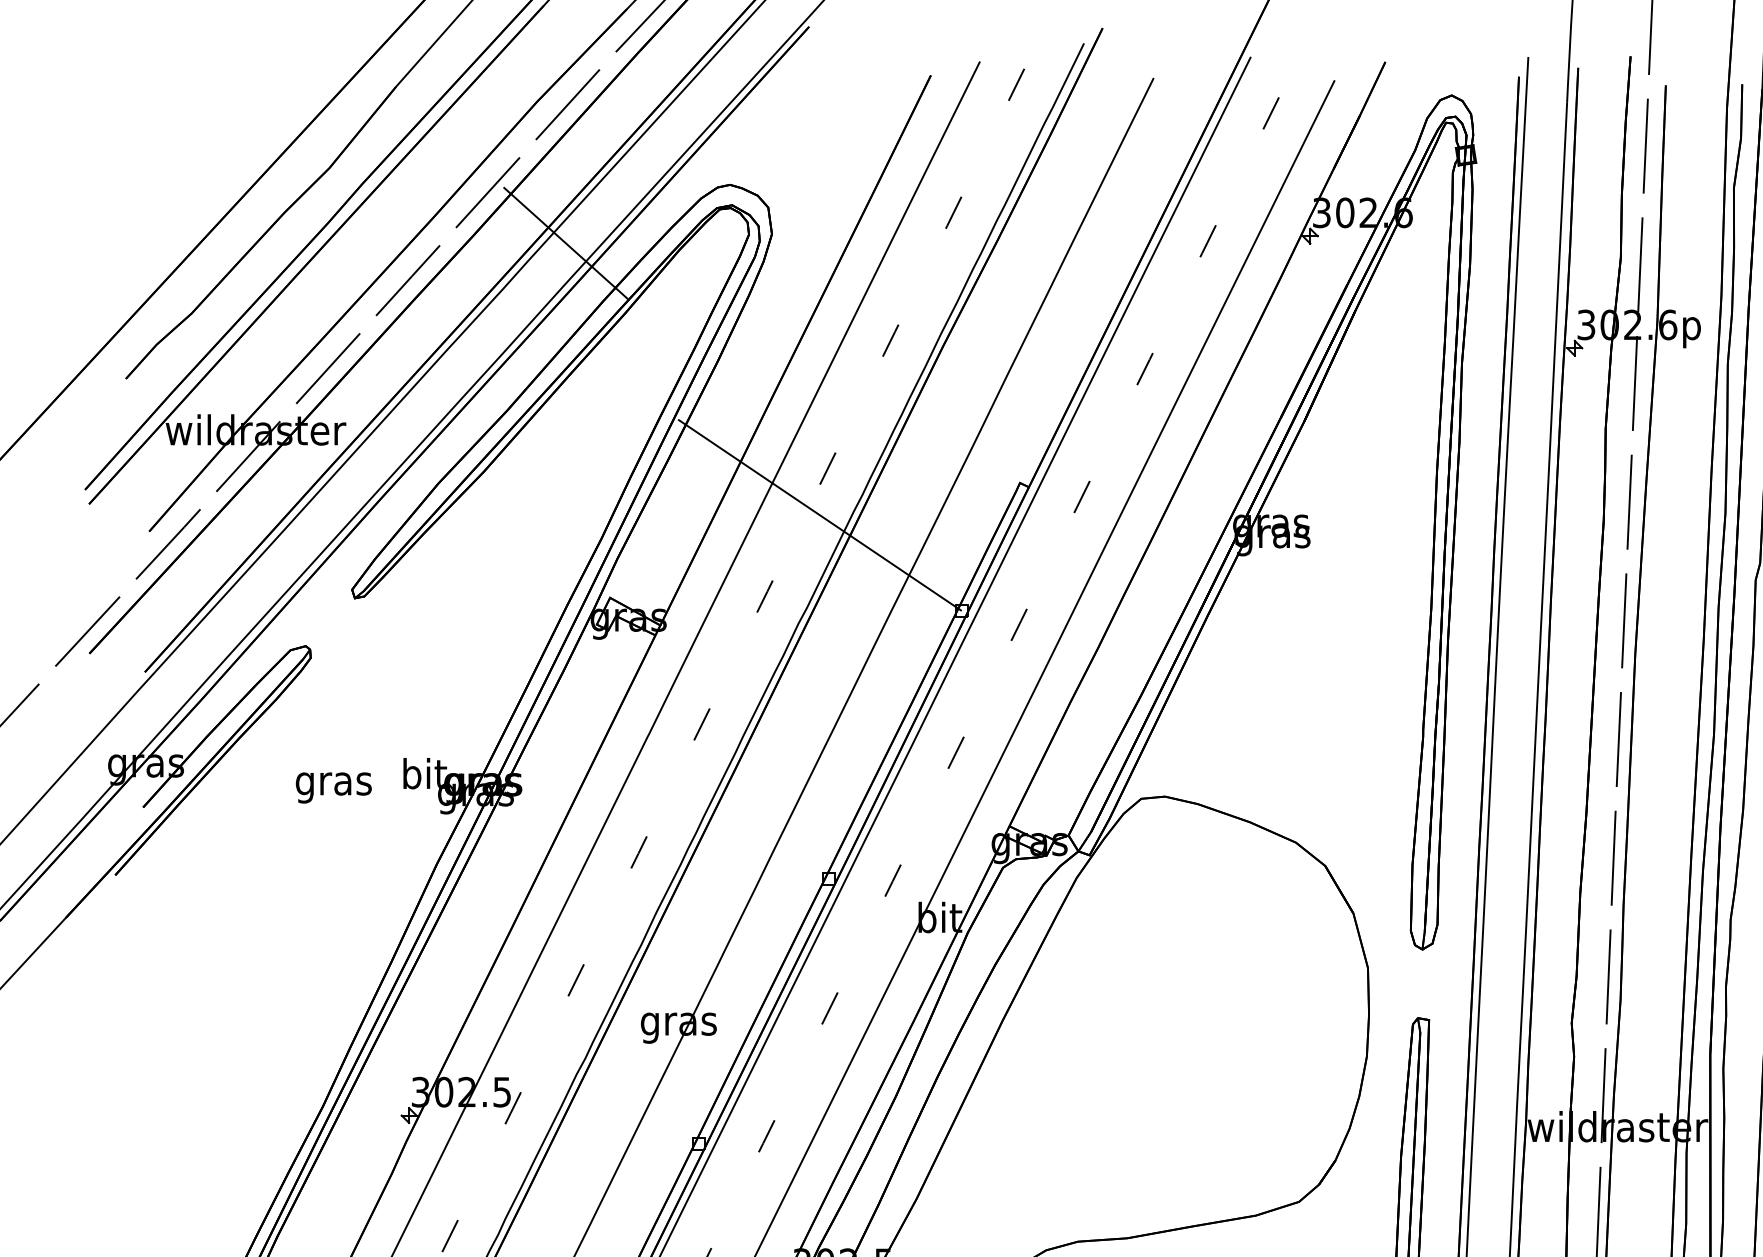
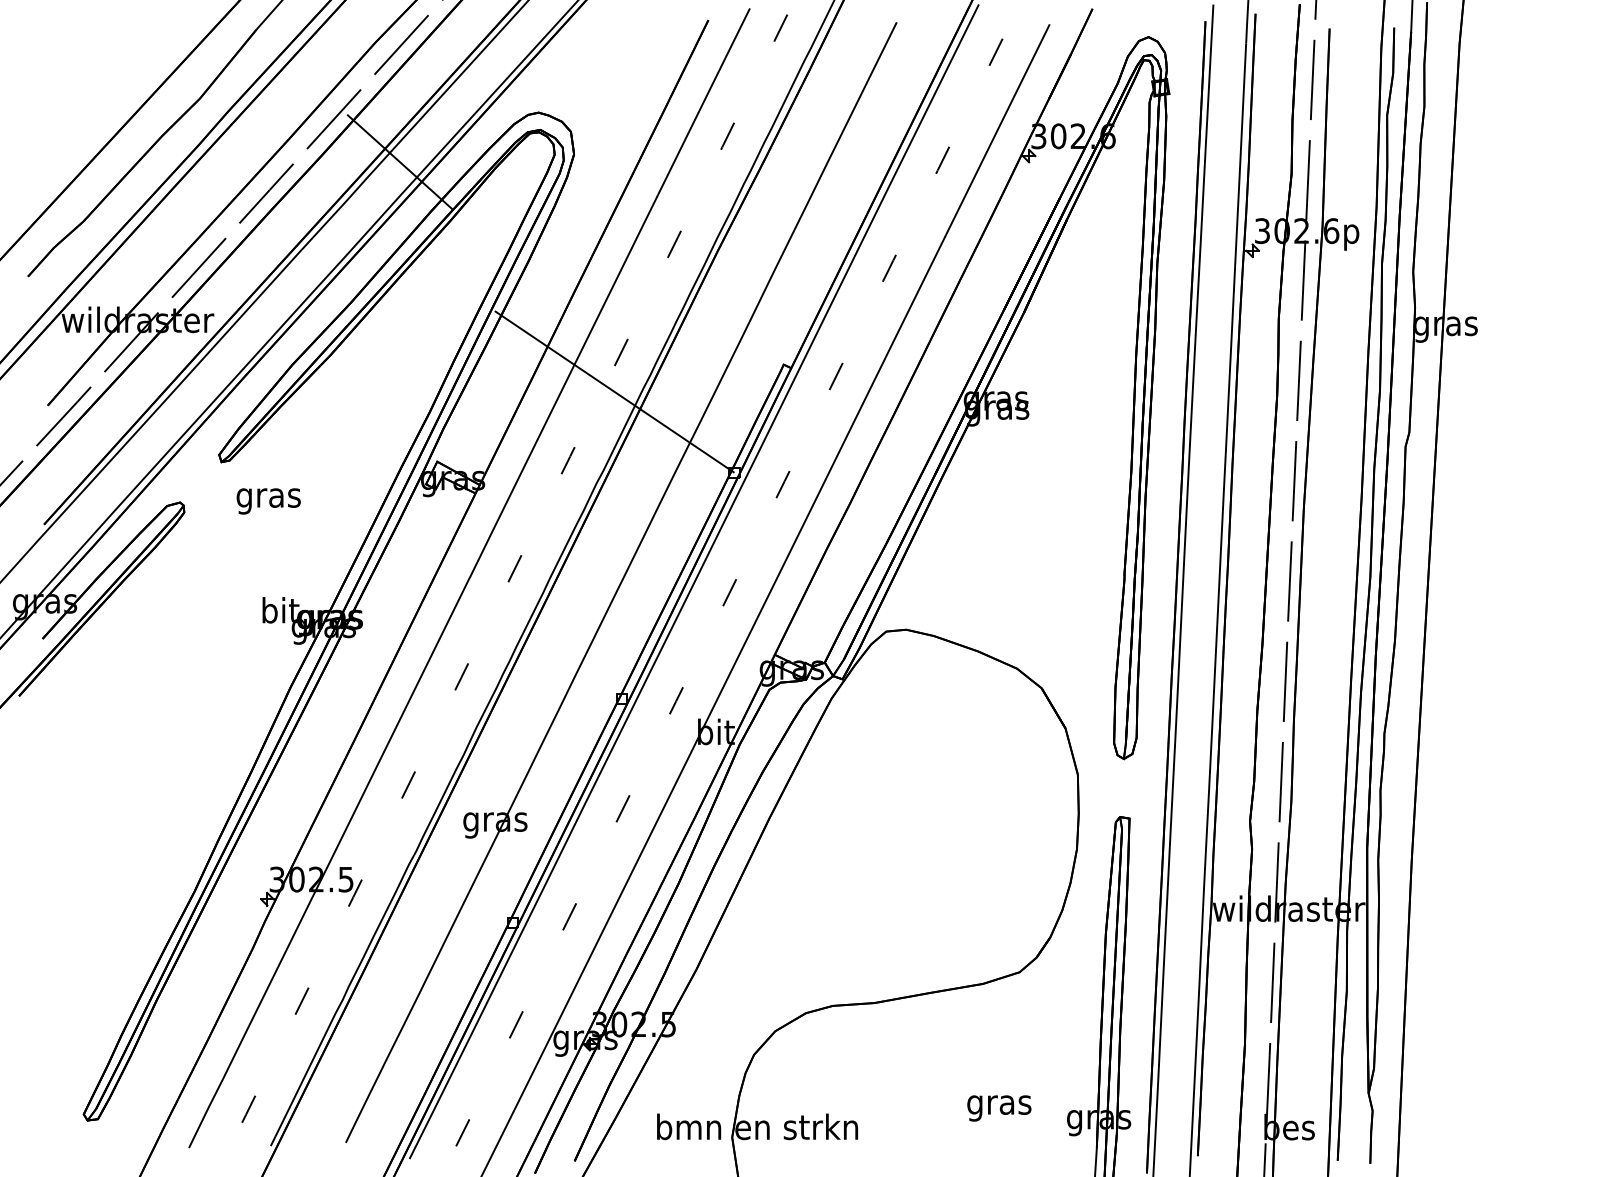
text: (333, 788) -> (268, 501), moved

